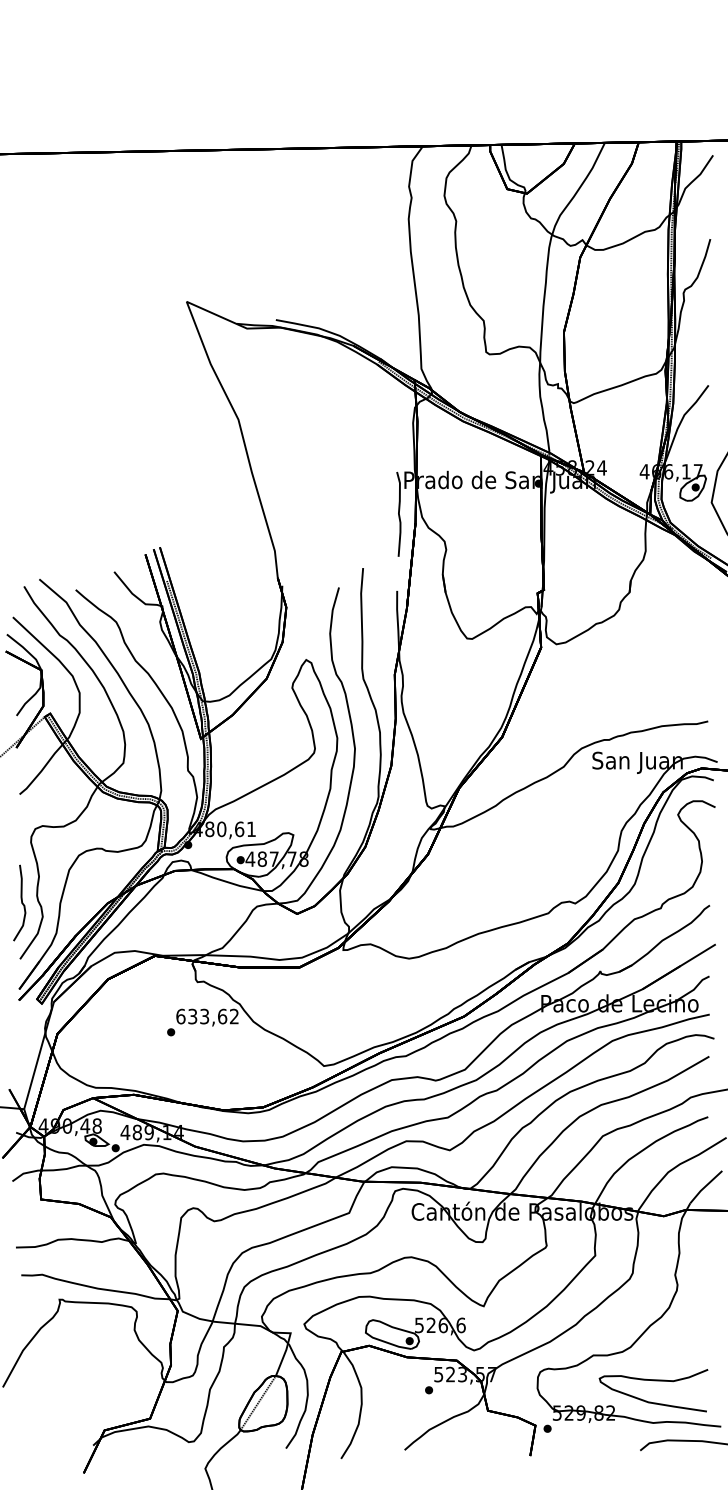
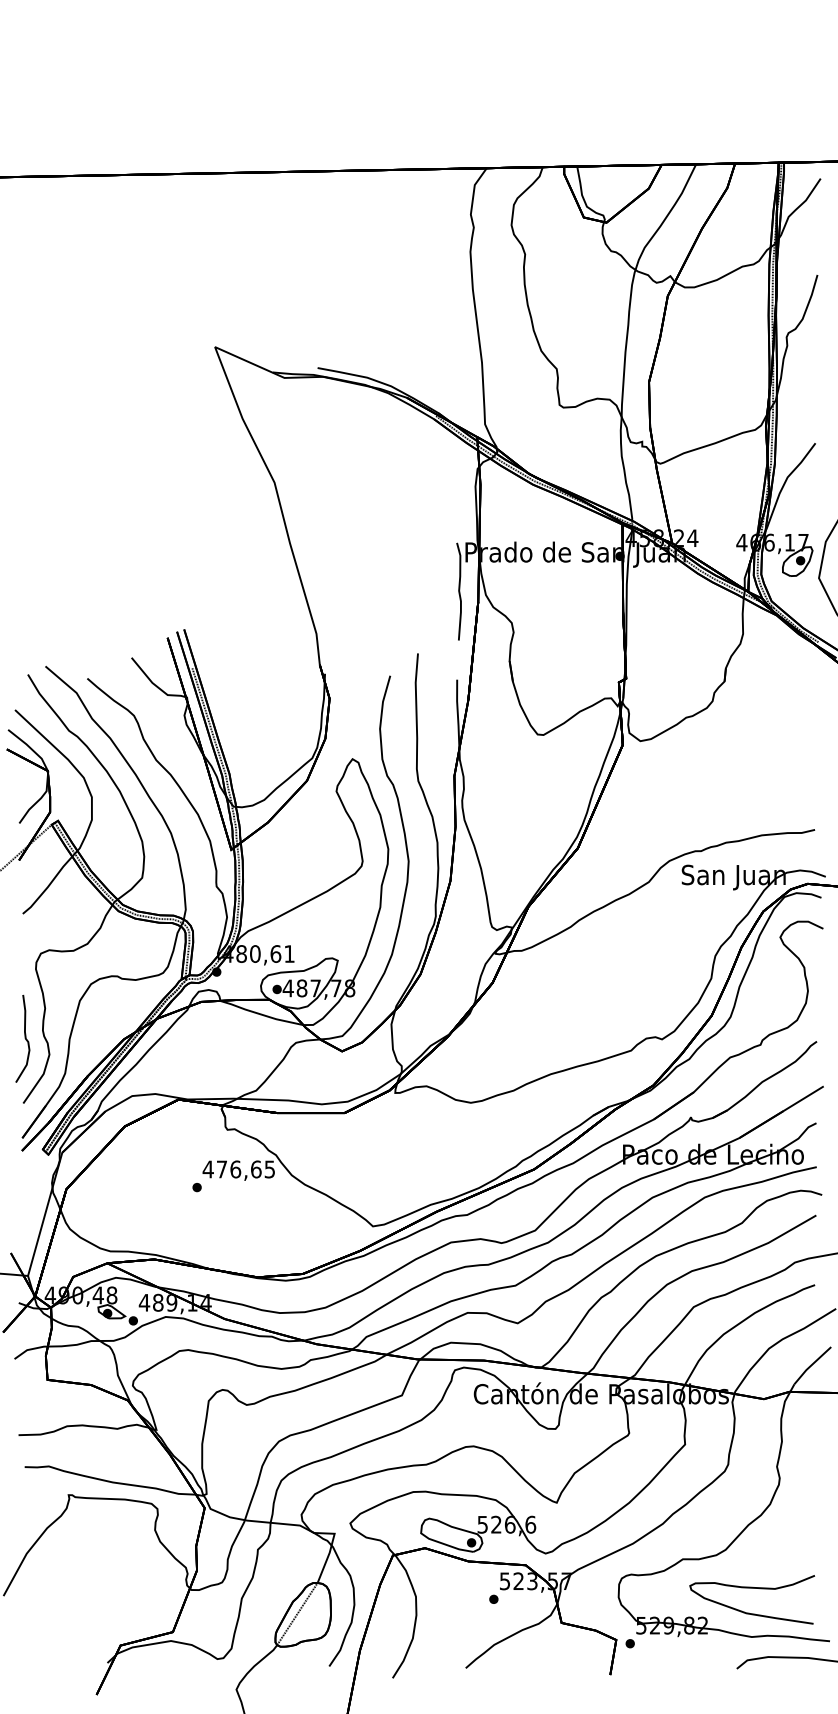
text: (207, 1016) -> (238, 1169), 633,62 -> 476,65

